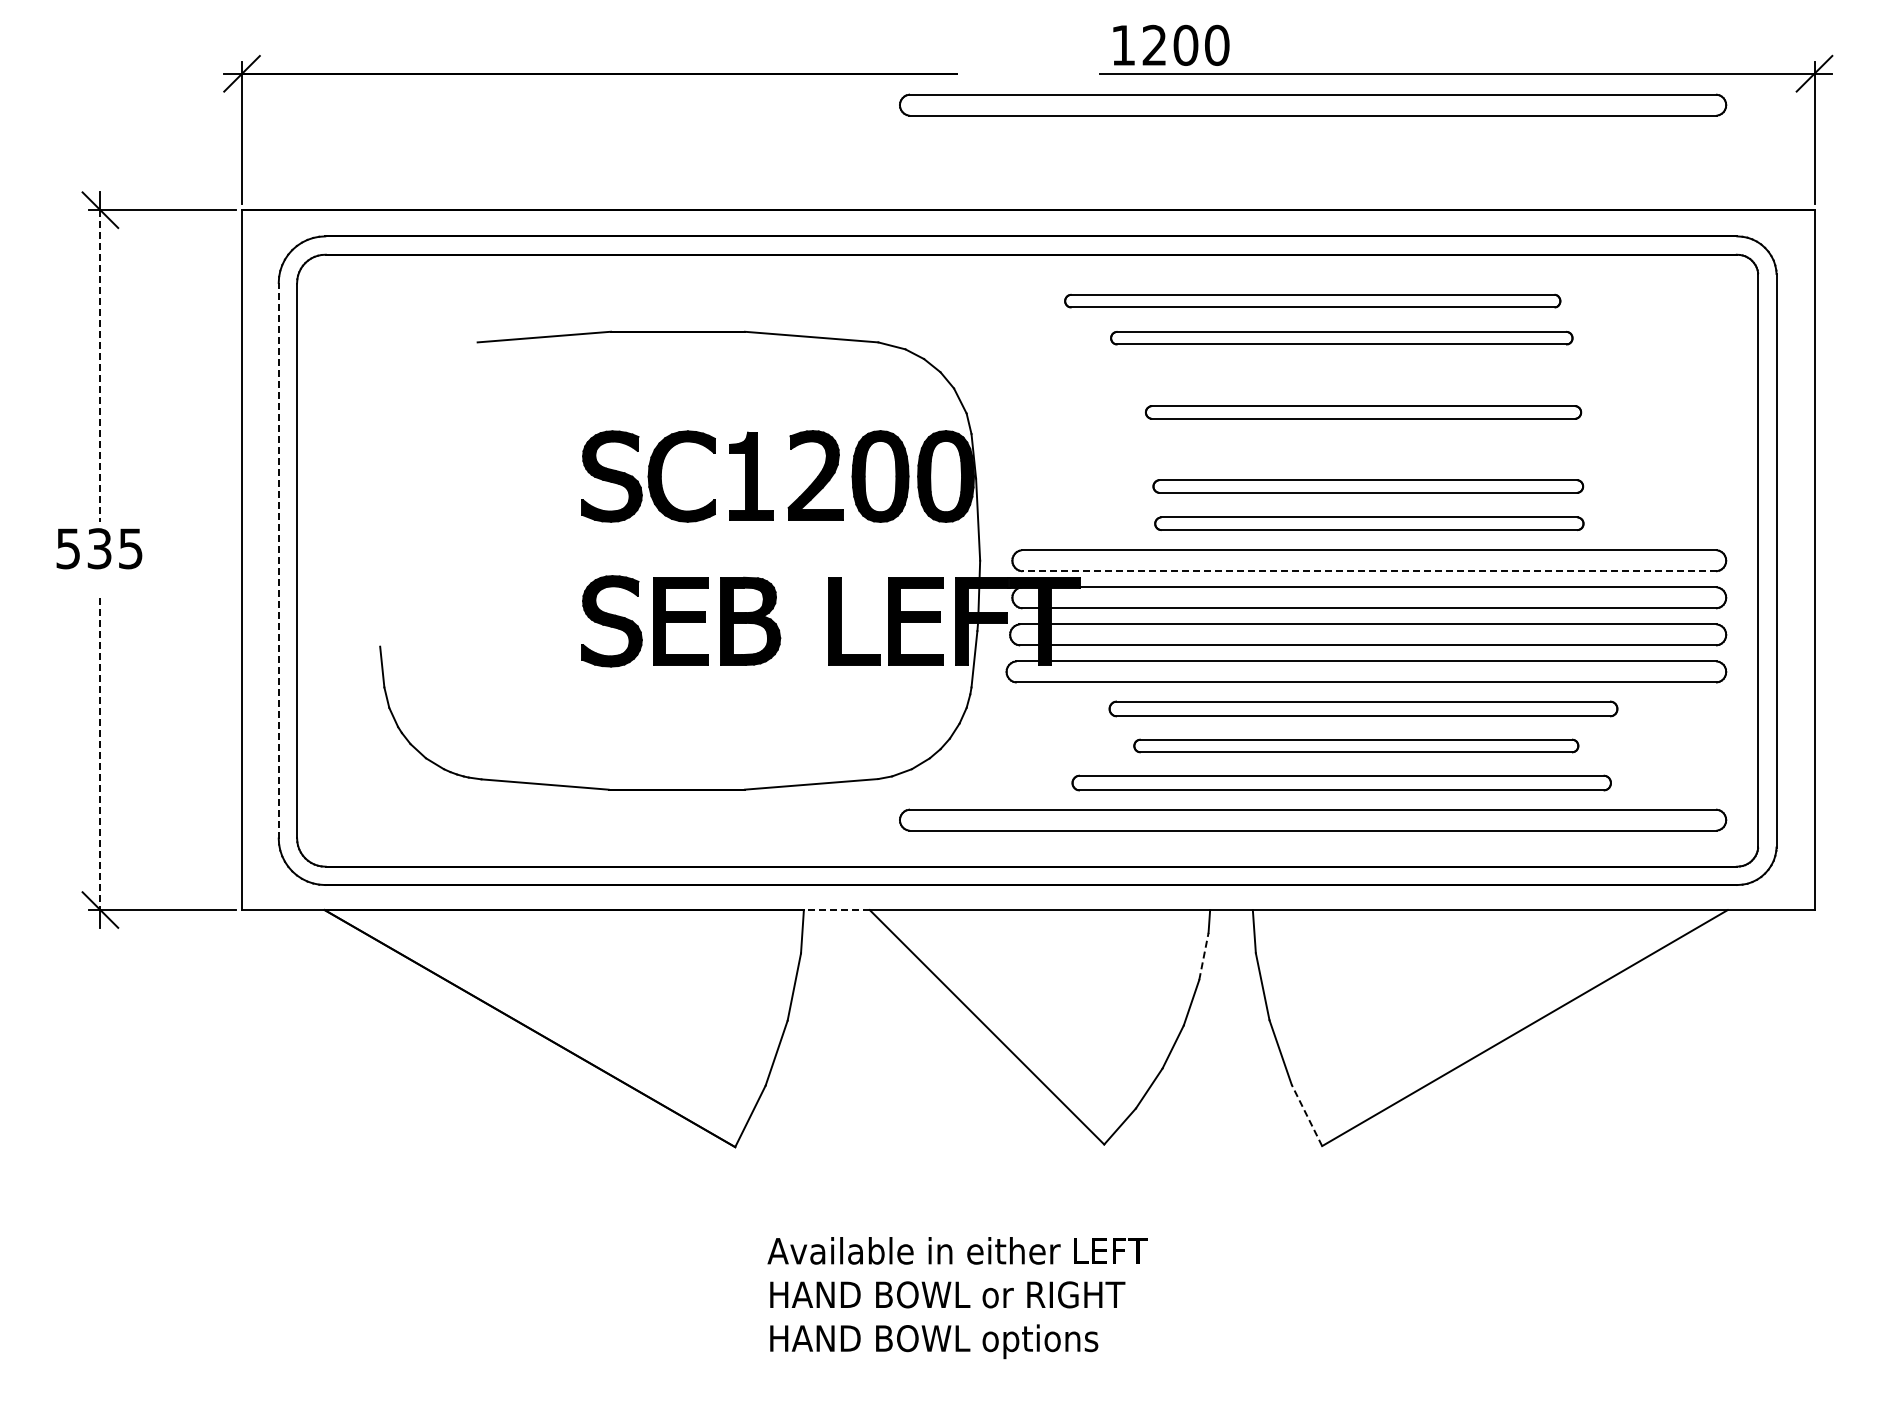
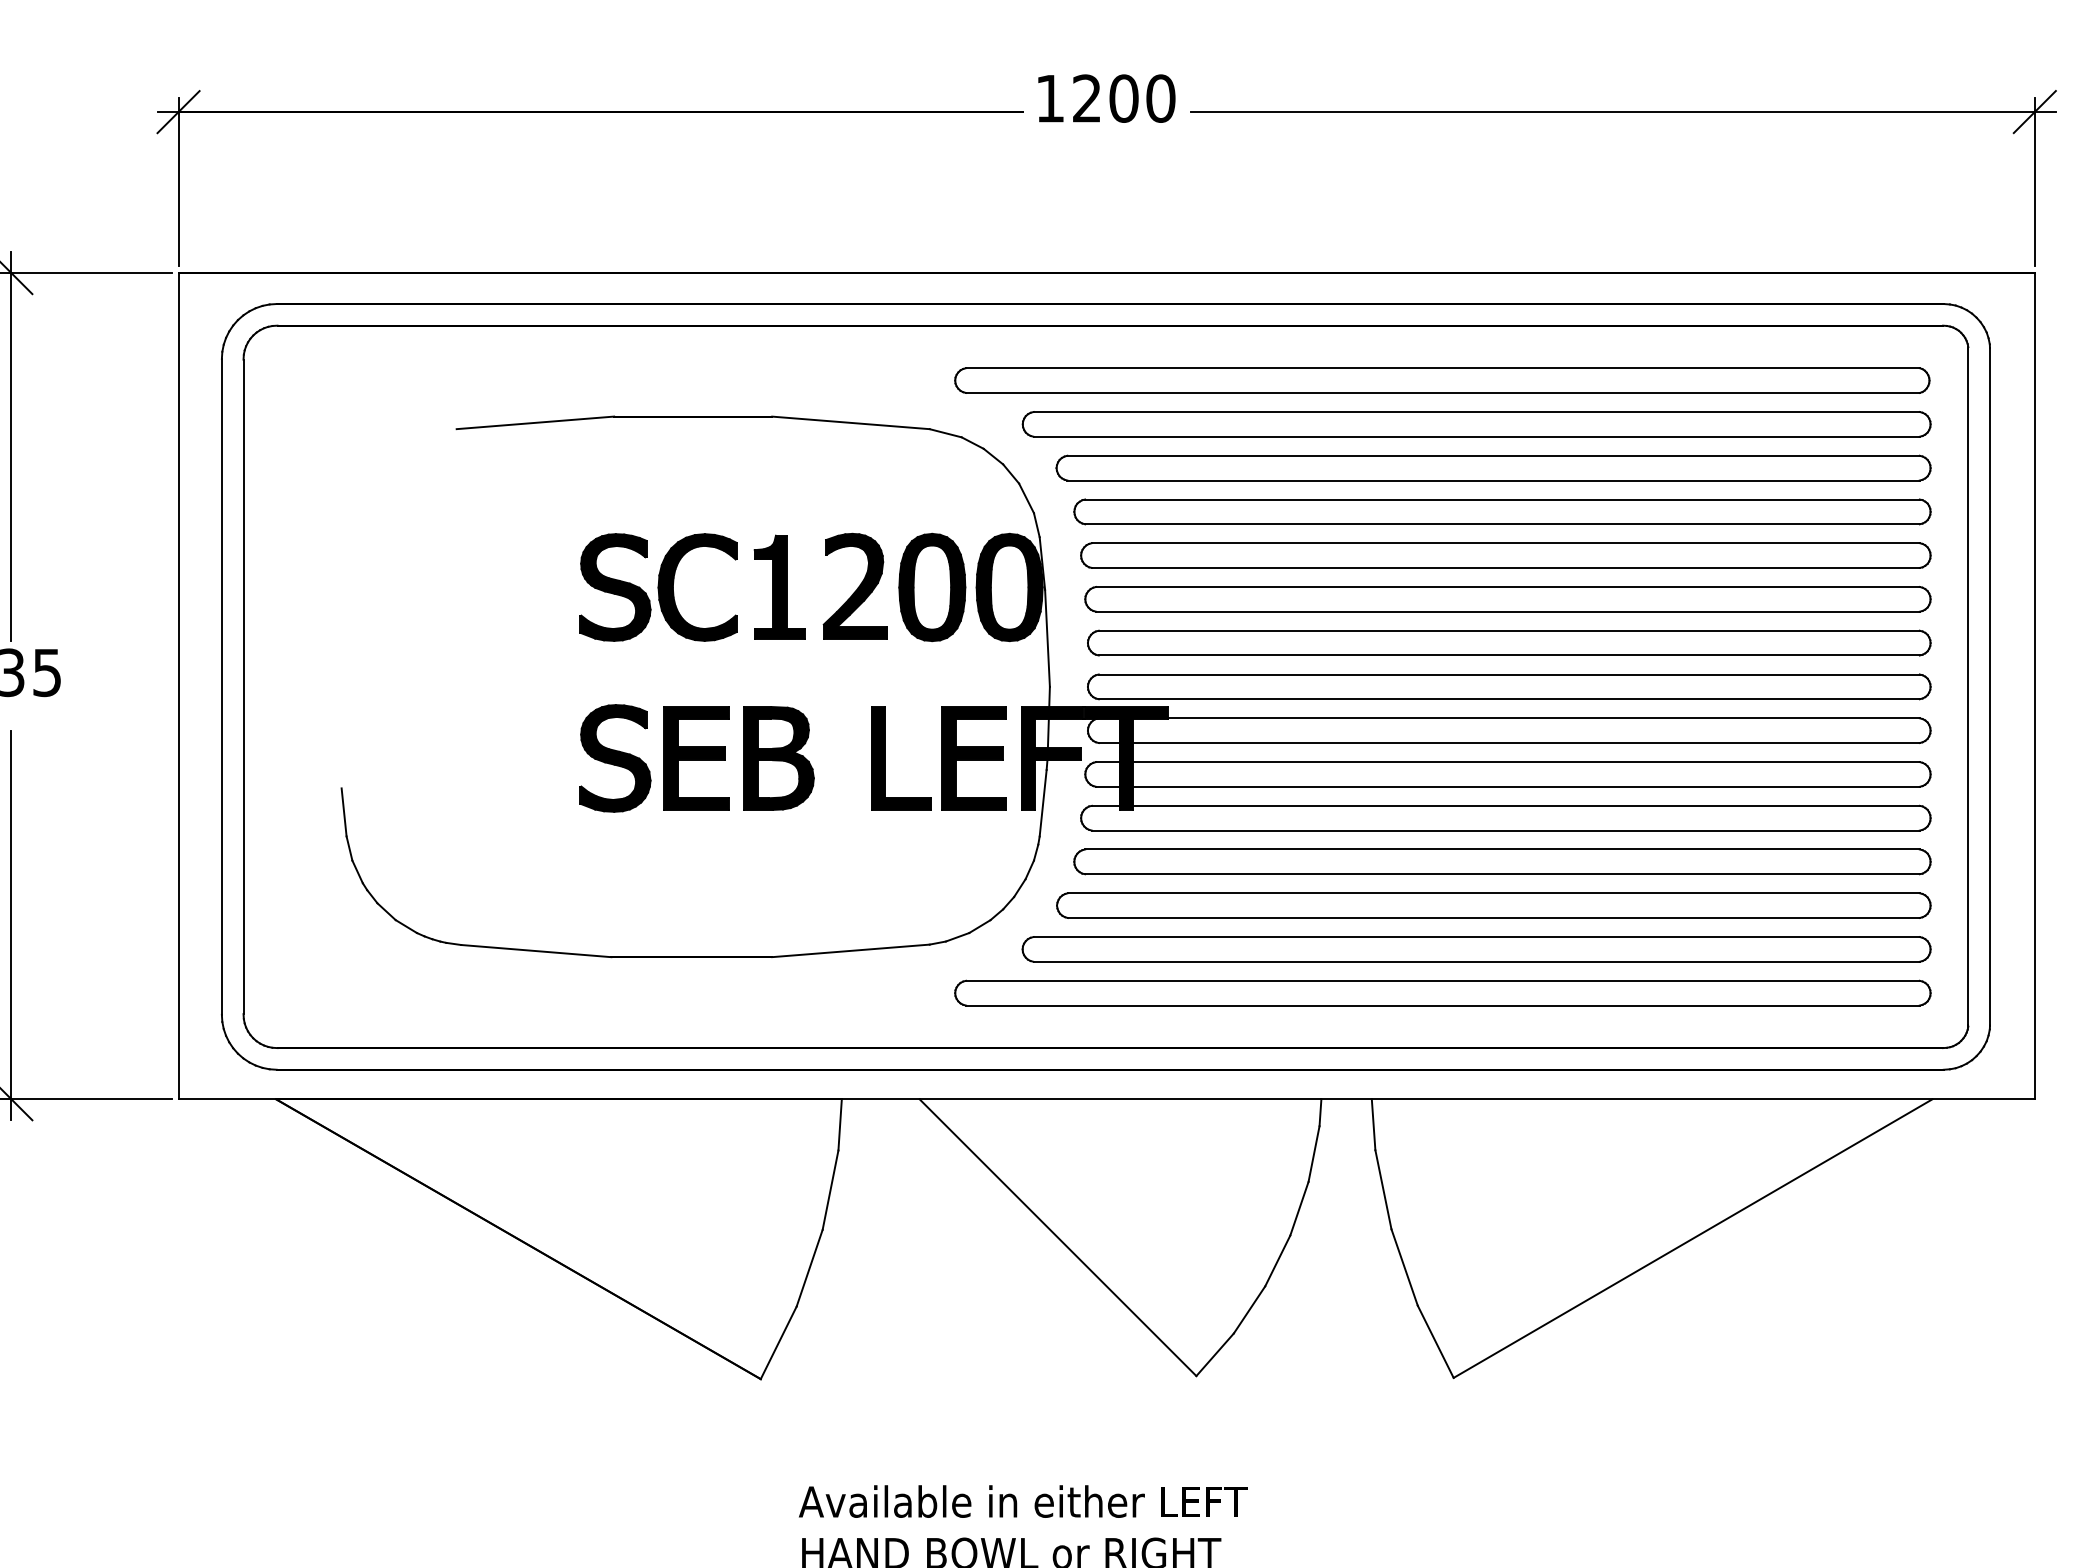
text: (1171, 44) -> (1106, 97), moved
part: (1313, 104) -> (1443, 148), removed
part: (1312, 300) -> (1442, 379), size x1.67
part: (1341, 337) -> (1476, 423), size x1.67
line: (100, 366) -> (11, 457), dashed -> solid
part: (1355, 375) -> (1492, 468), added
part: (1363, 412) -> (1502, 511), size x1.67
part: (1366, 449) -> (1505, 555), added
part: (1368, 486) -> (1508, 599), size x1.67
part: (1369, 523) -> (1509, 642), size x1.67
line: (278, 560) -> (221, 686), dashed -> solid
line: (1369, 571) -> (1509, 699), dashed -> solid
part: (1363, 708) -> (1502, 861), size x1.43
part: (1356, 745) -> (1494, 905), size x1.67
line: (100, 754) -> (11, 915), dashed -> solid
part: (1341, 782) -> (1476, 948), size x1.43
line: (836, 910) -> (880, 1099), dashed -> solid
line: (1204, 956) -> (1314, 1154), dashed -> solid
line: (1306, 1115) -> (1435, 1341), dashed -> solid

